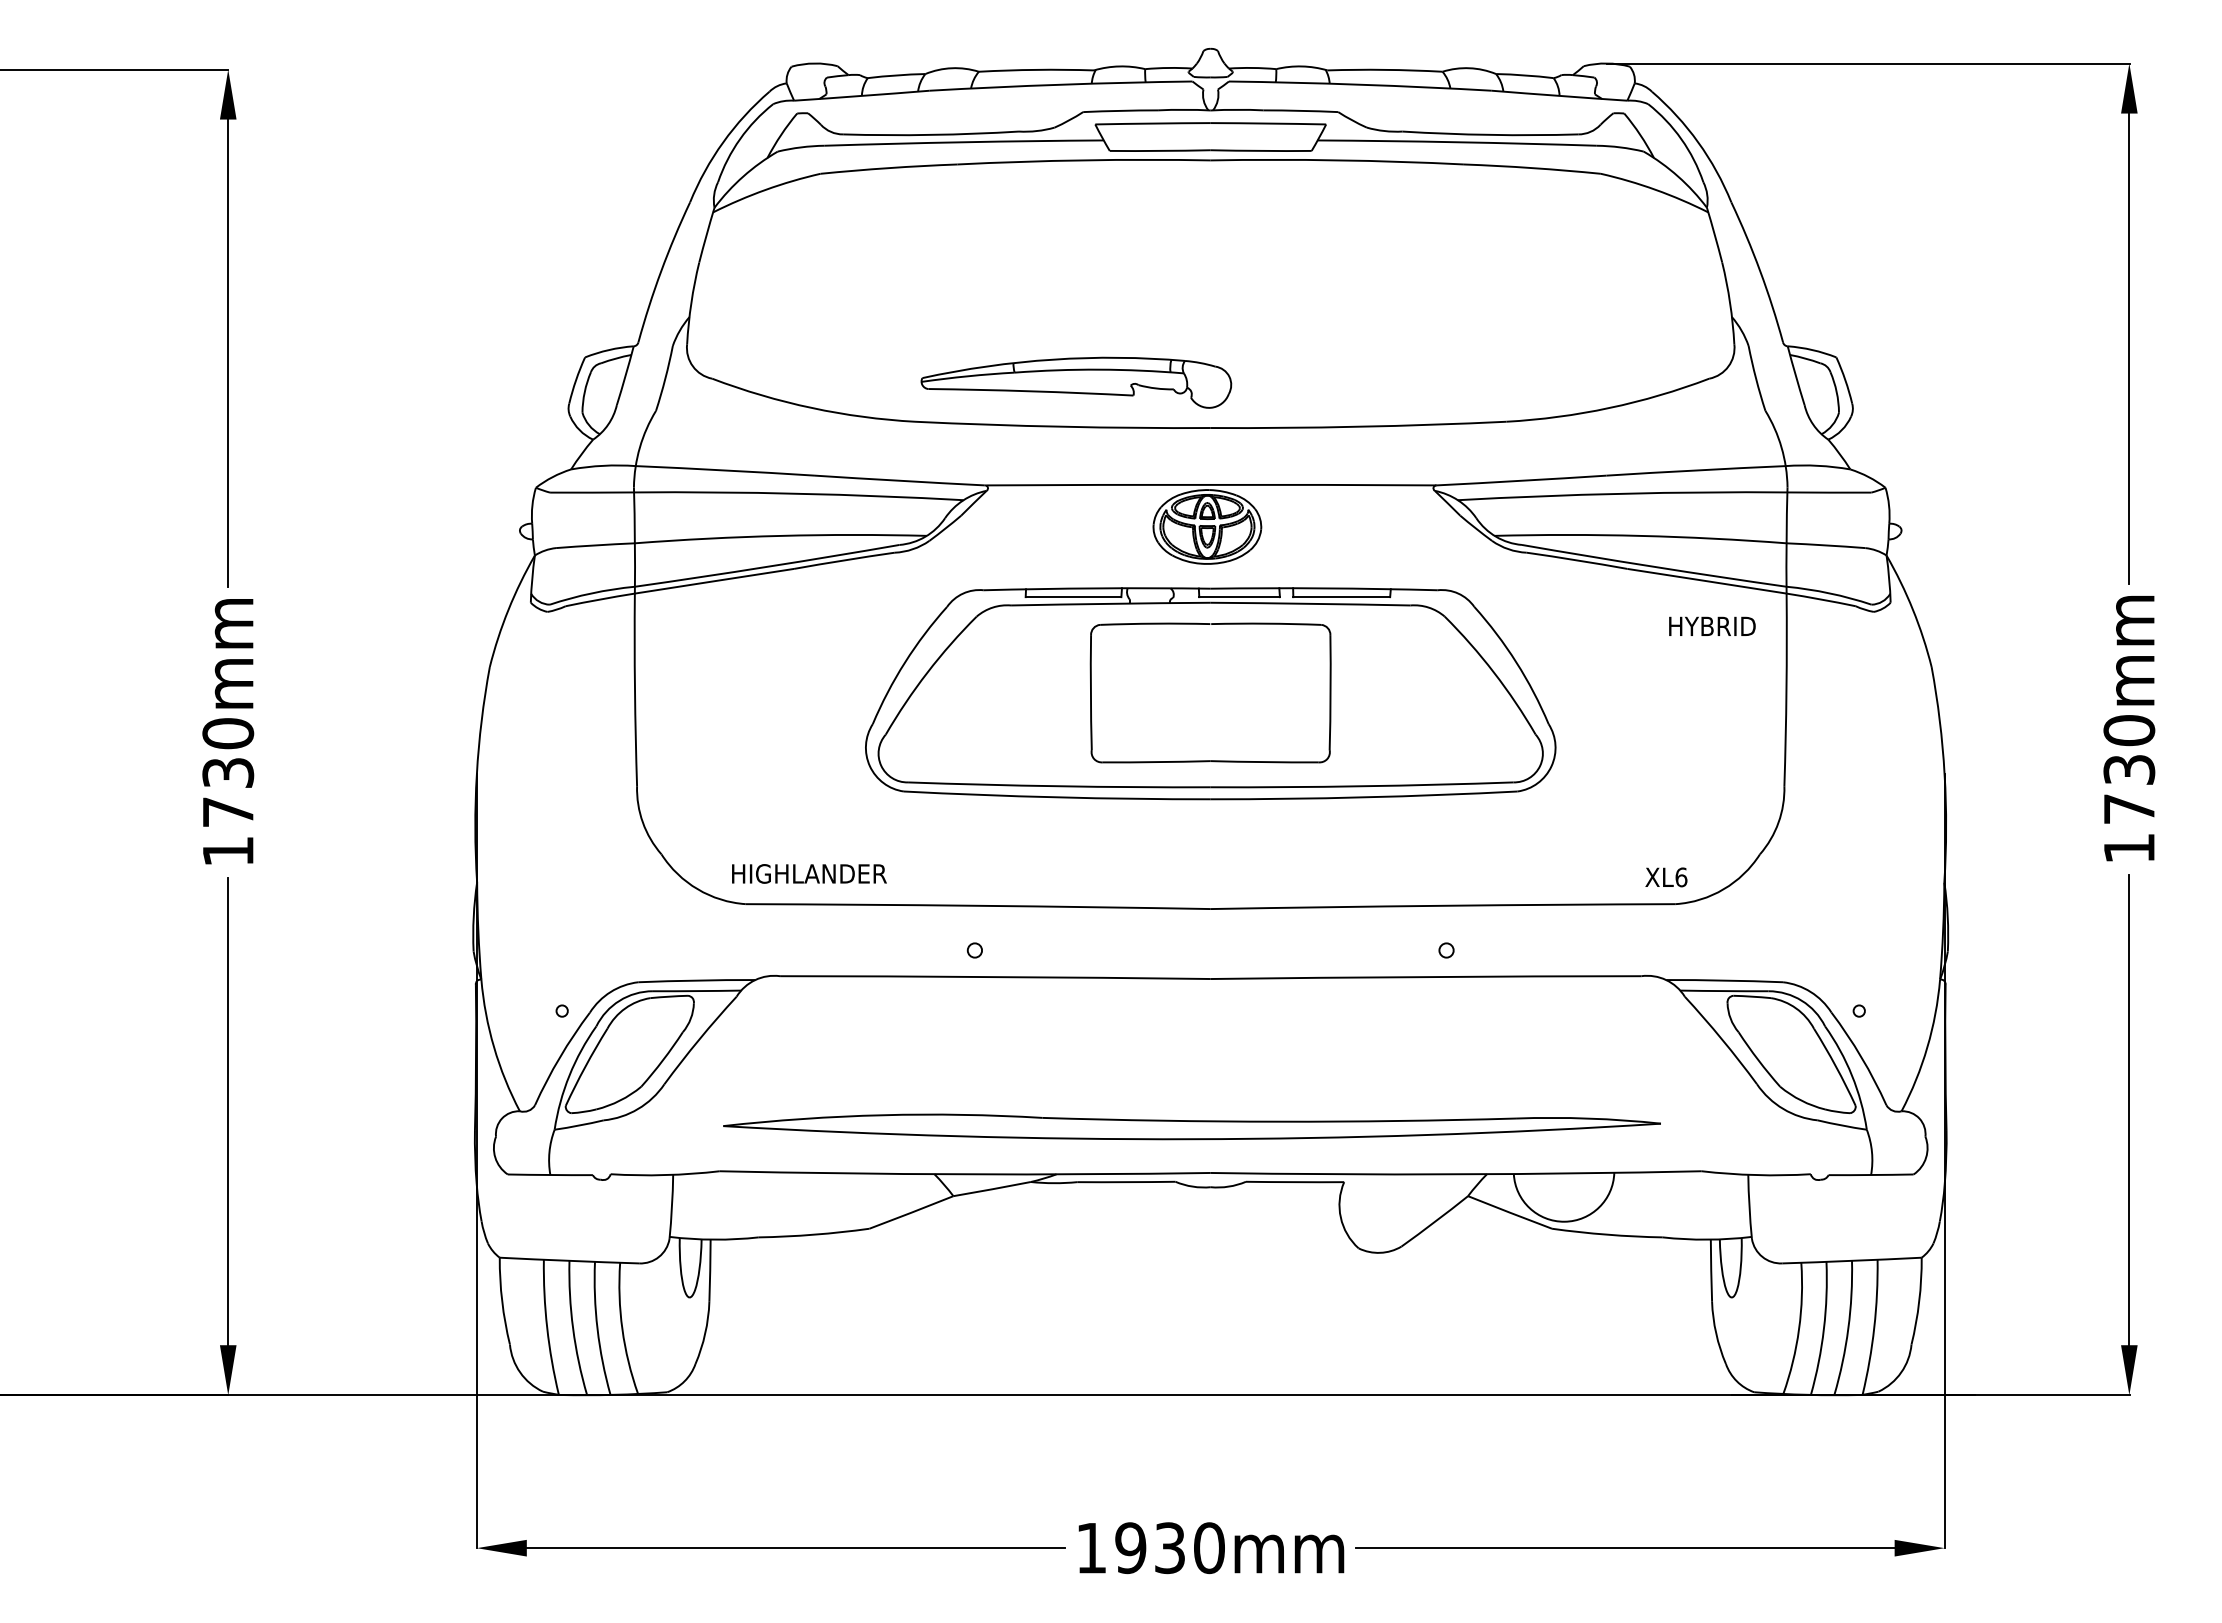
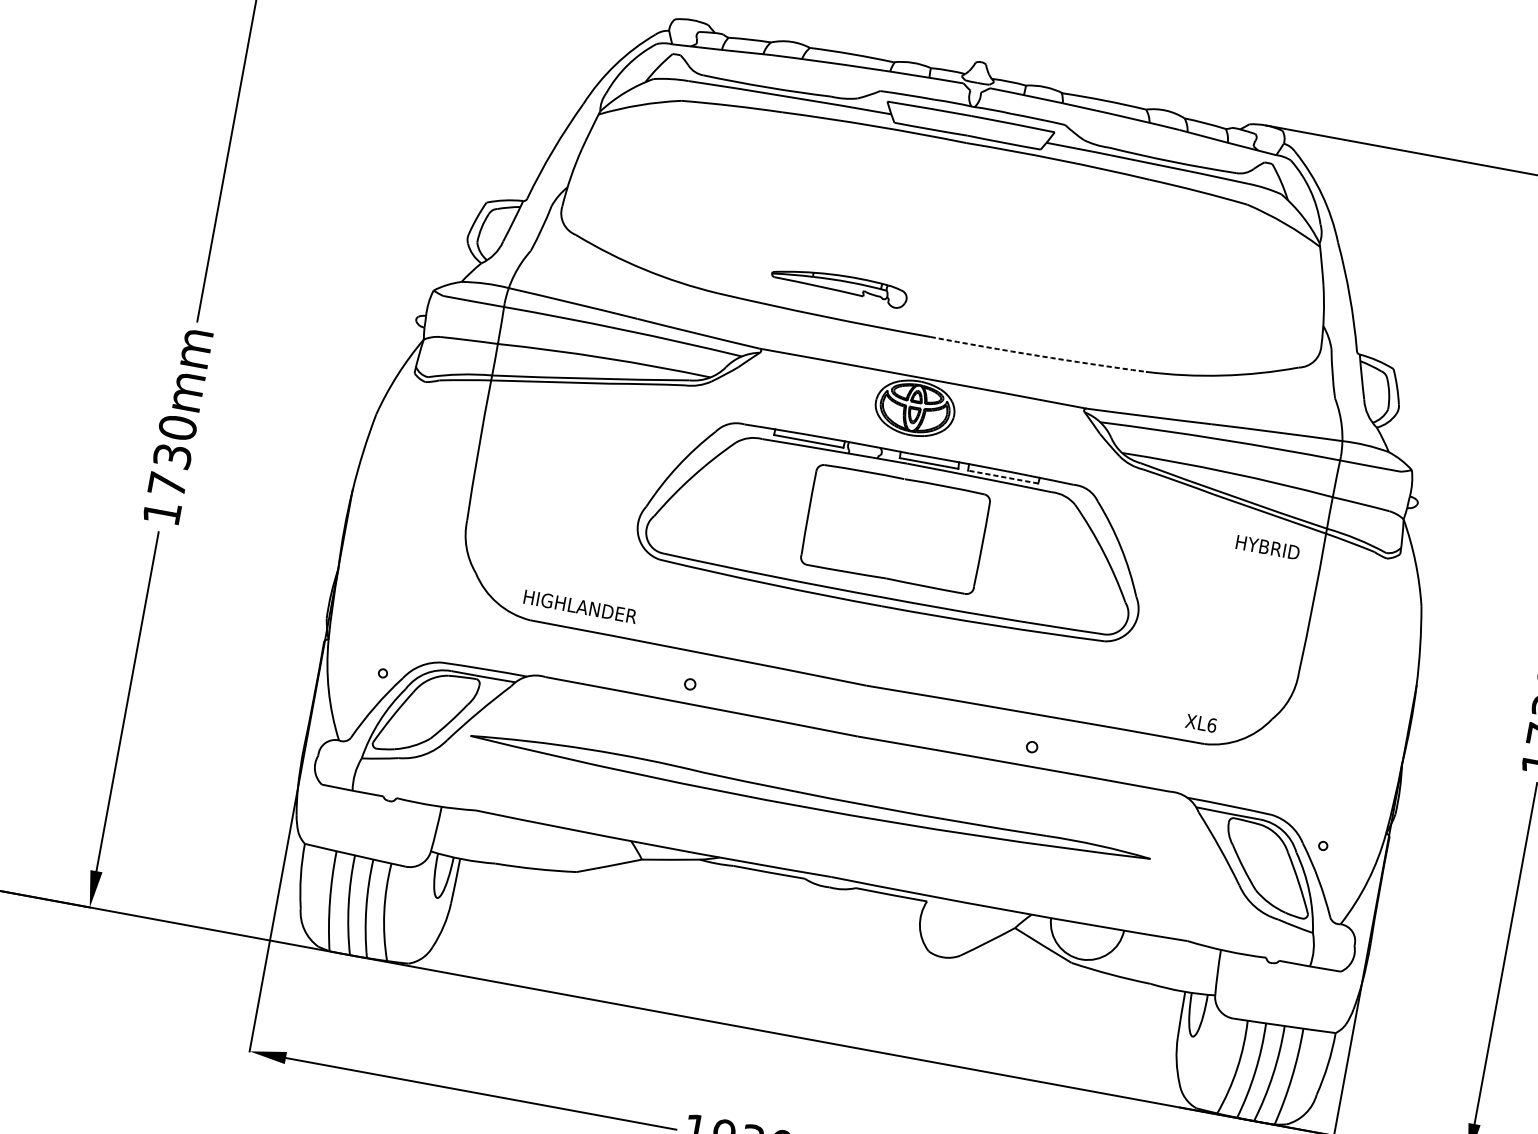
part: (1076, 382) -> (839, 286), size x0.6
arc: (1358, 426) -> (1038, 355), solid -> dashed
line: (1341, 597) -> (1002, 477), solid -> dashed
part: (1191, 1126) -> (809, 798), moved

